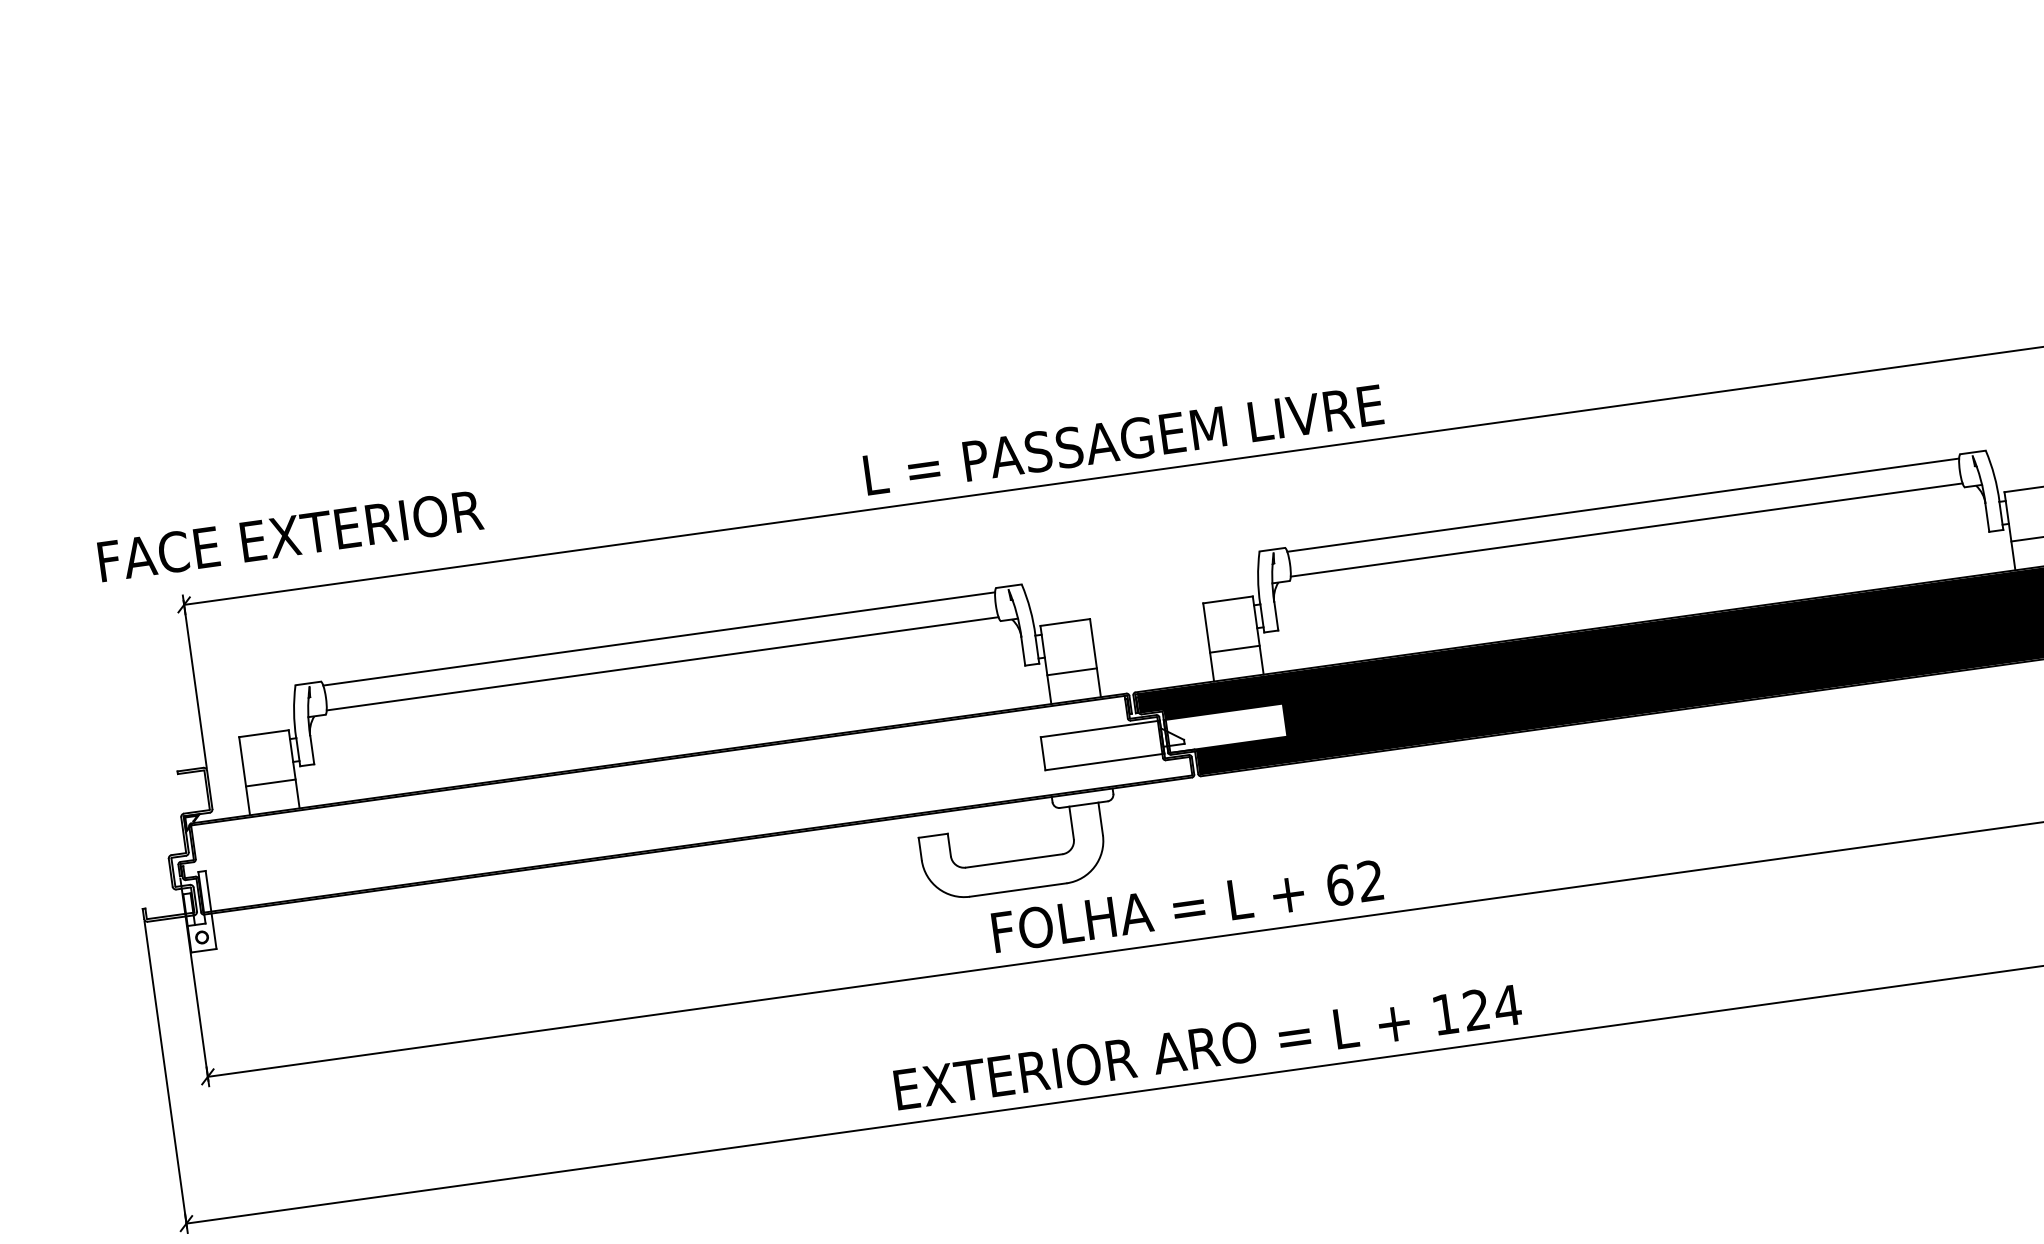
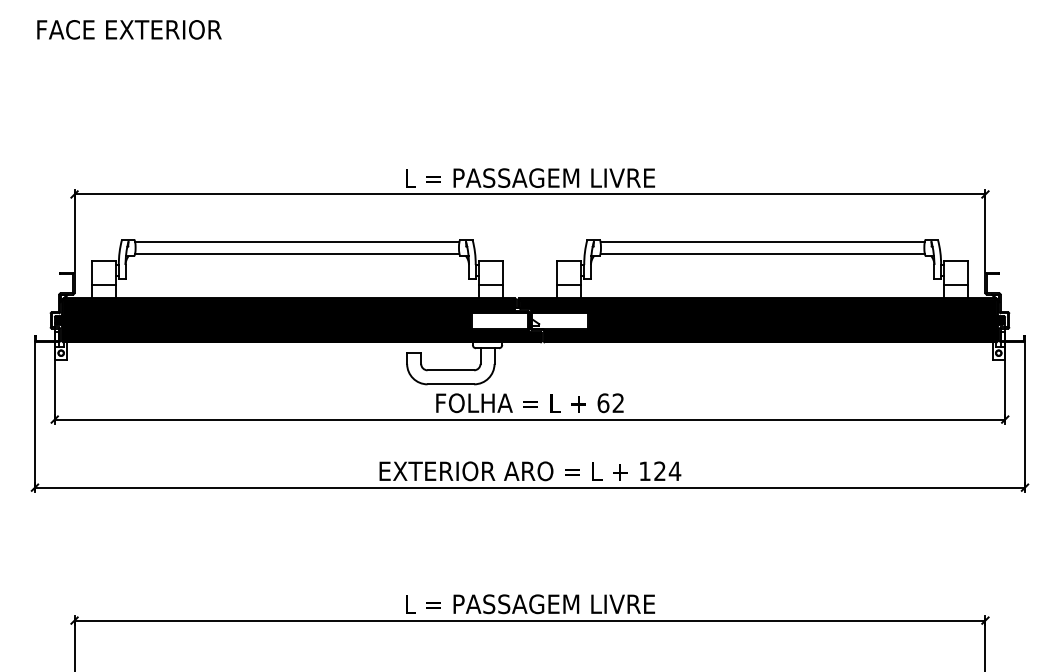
text: (290, 535) -> (129, 29), moved
fill: (682, 801) -> (297, 320), added

